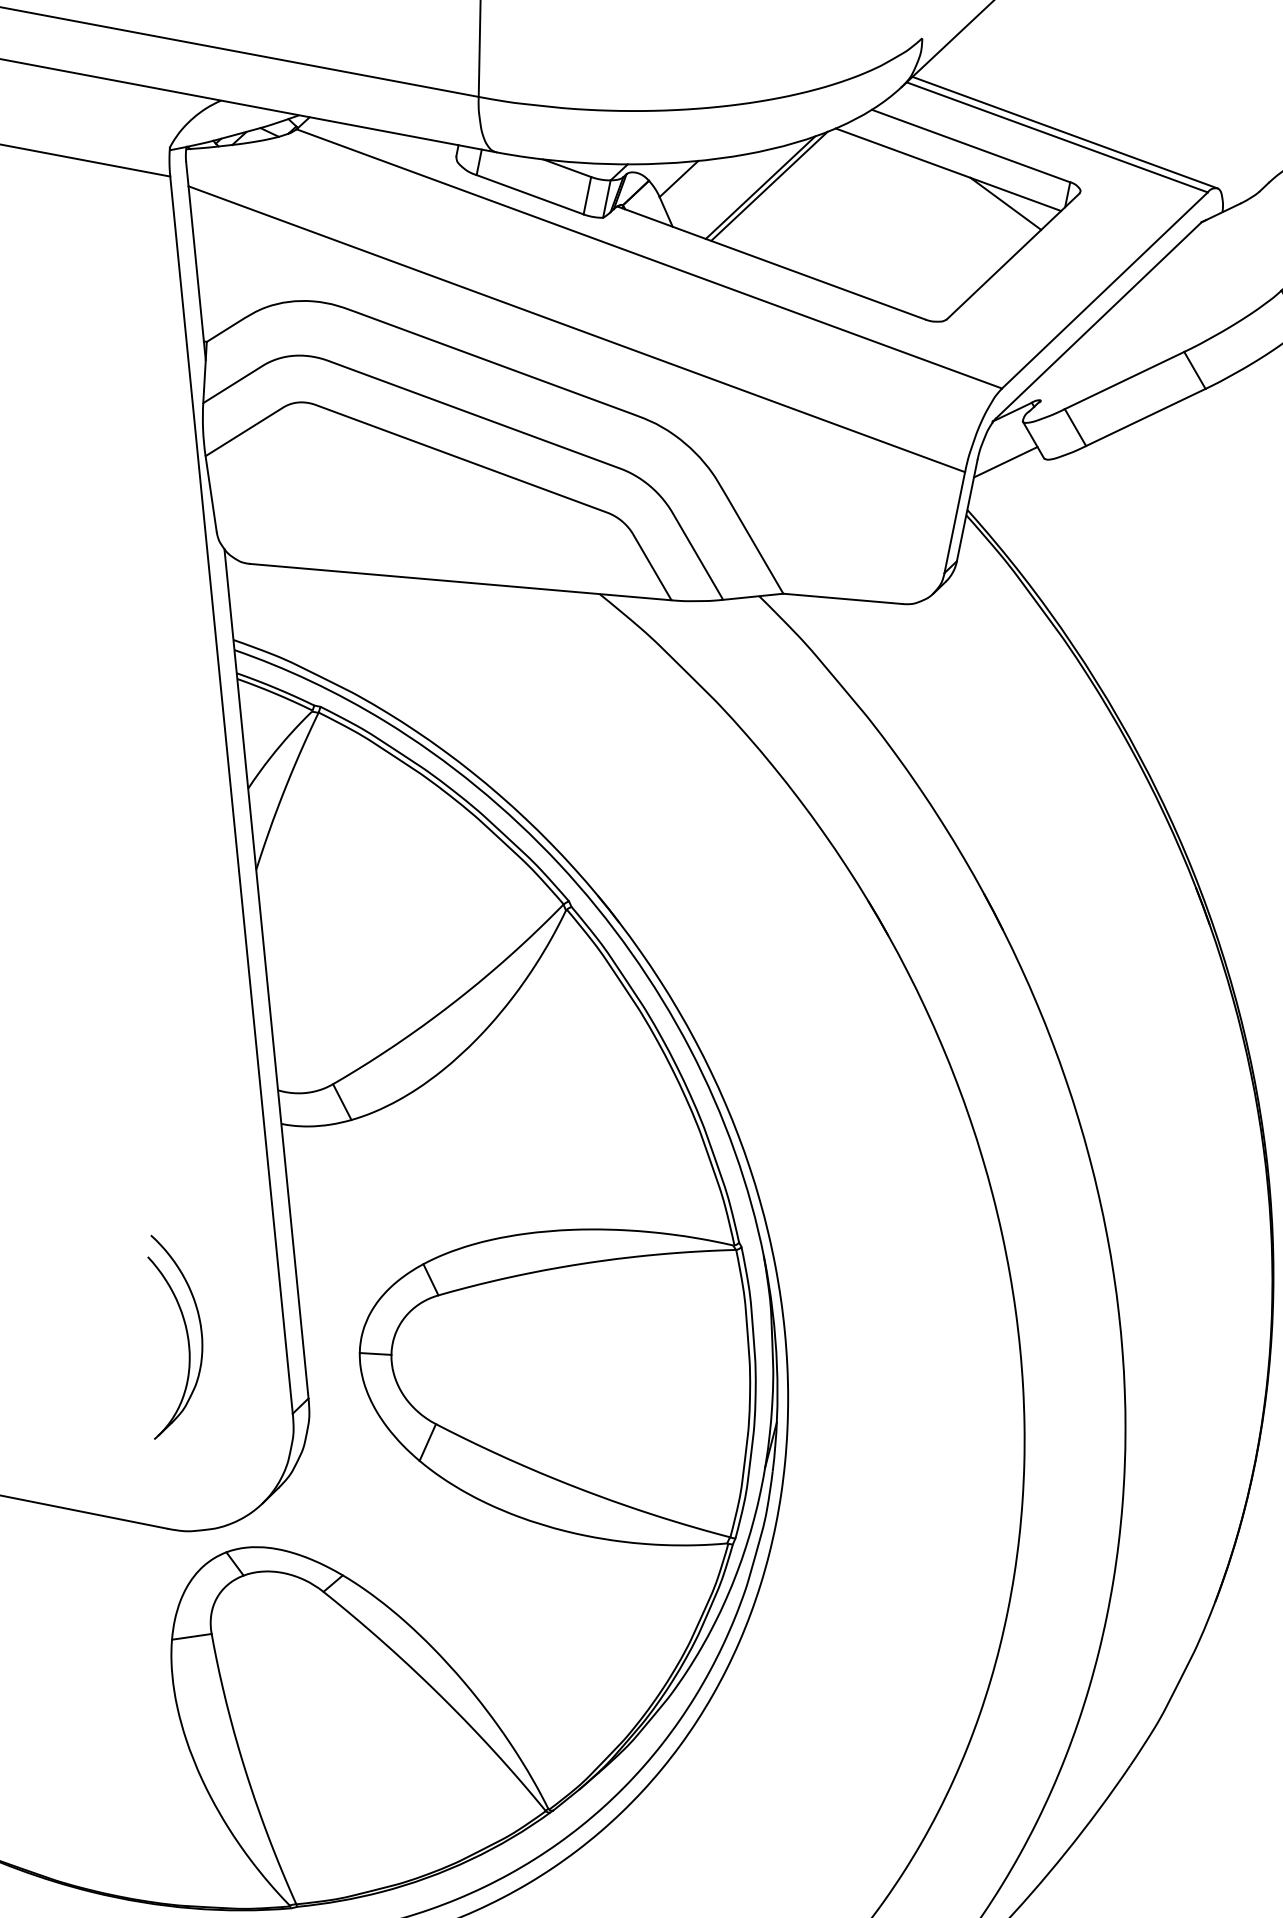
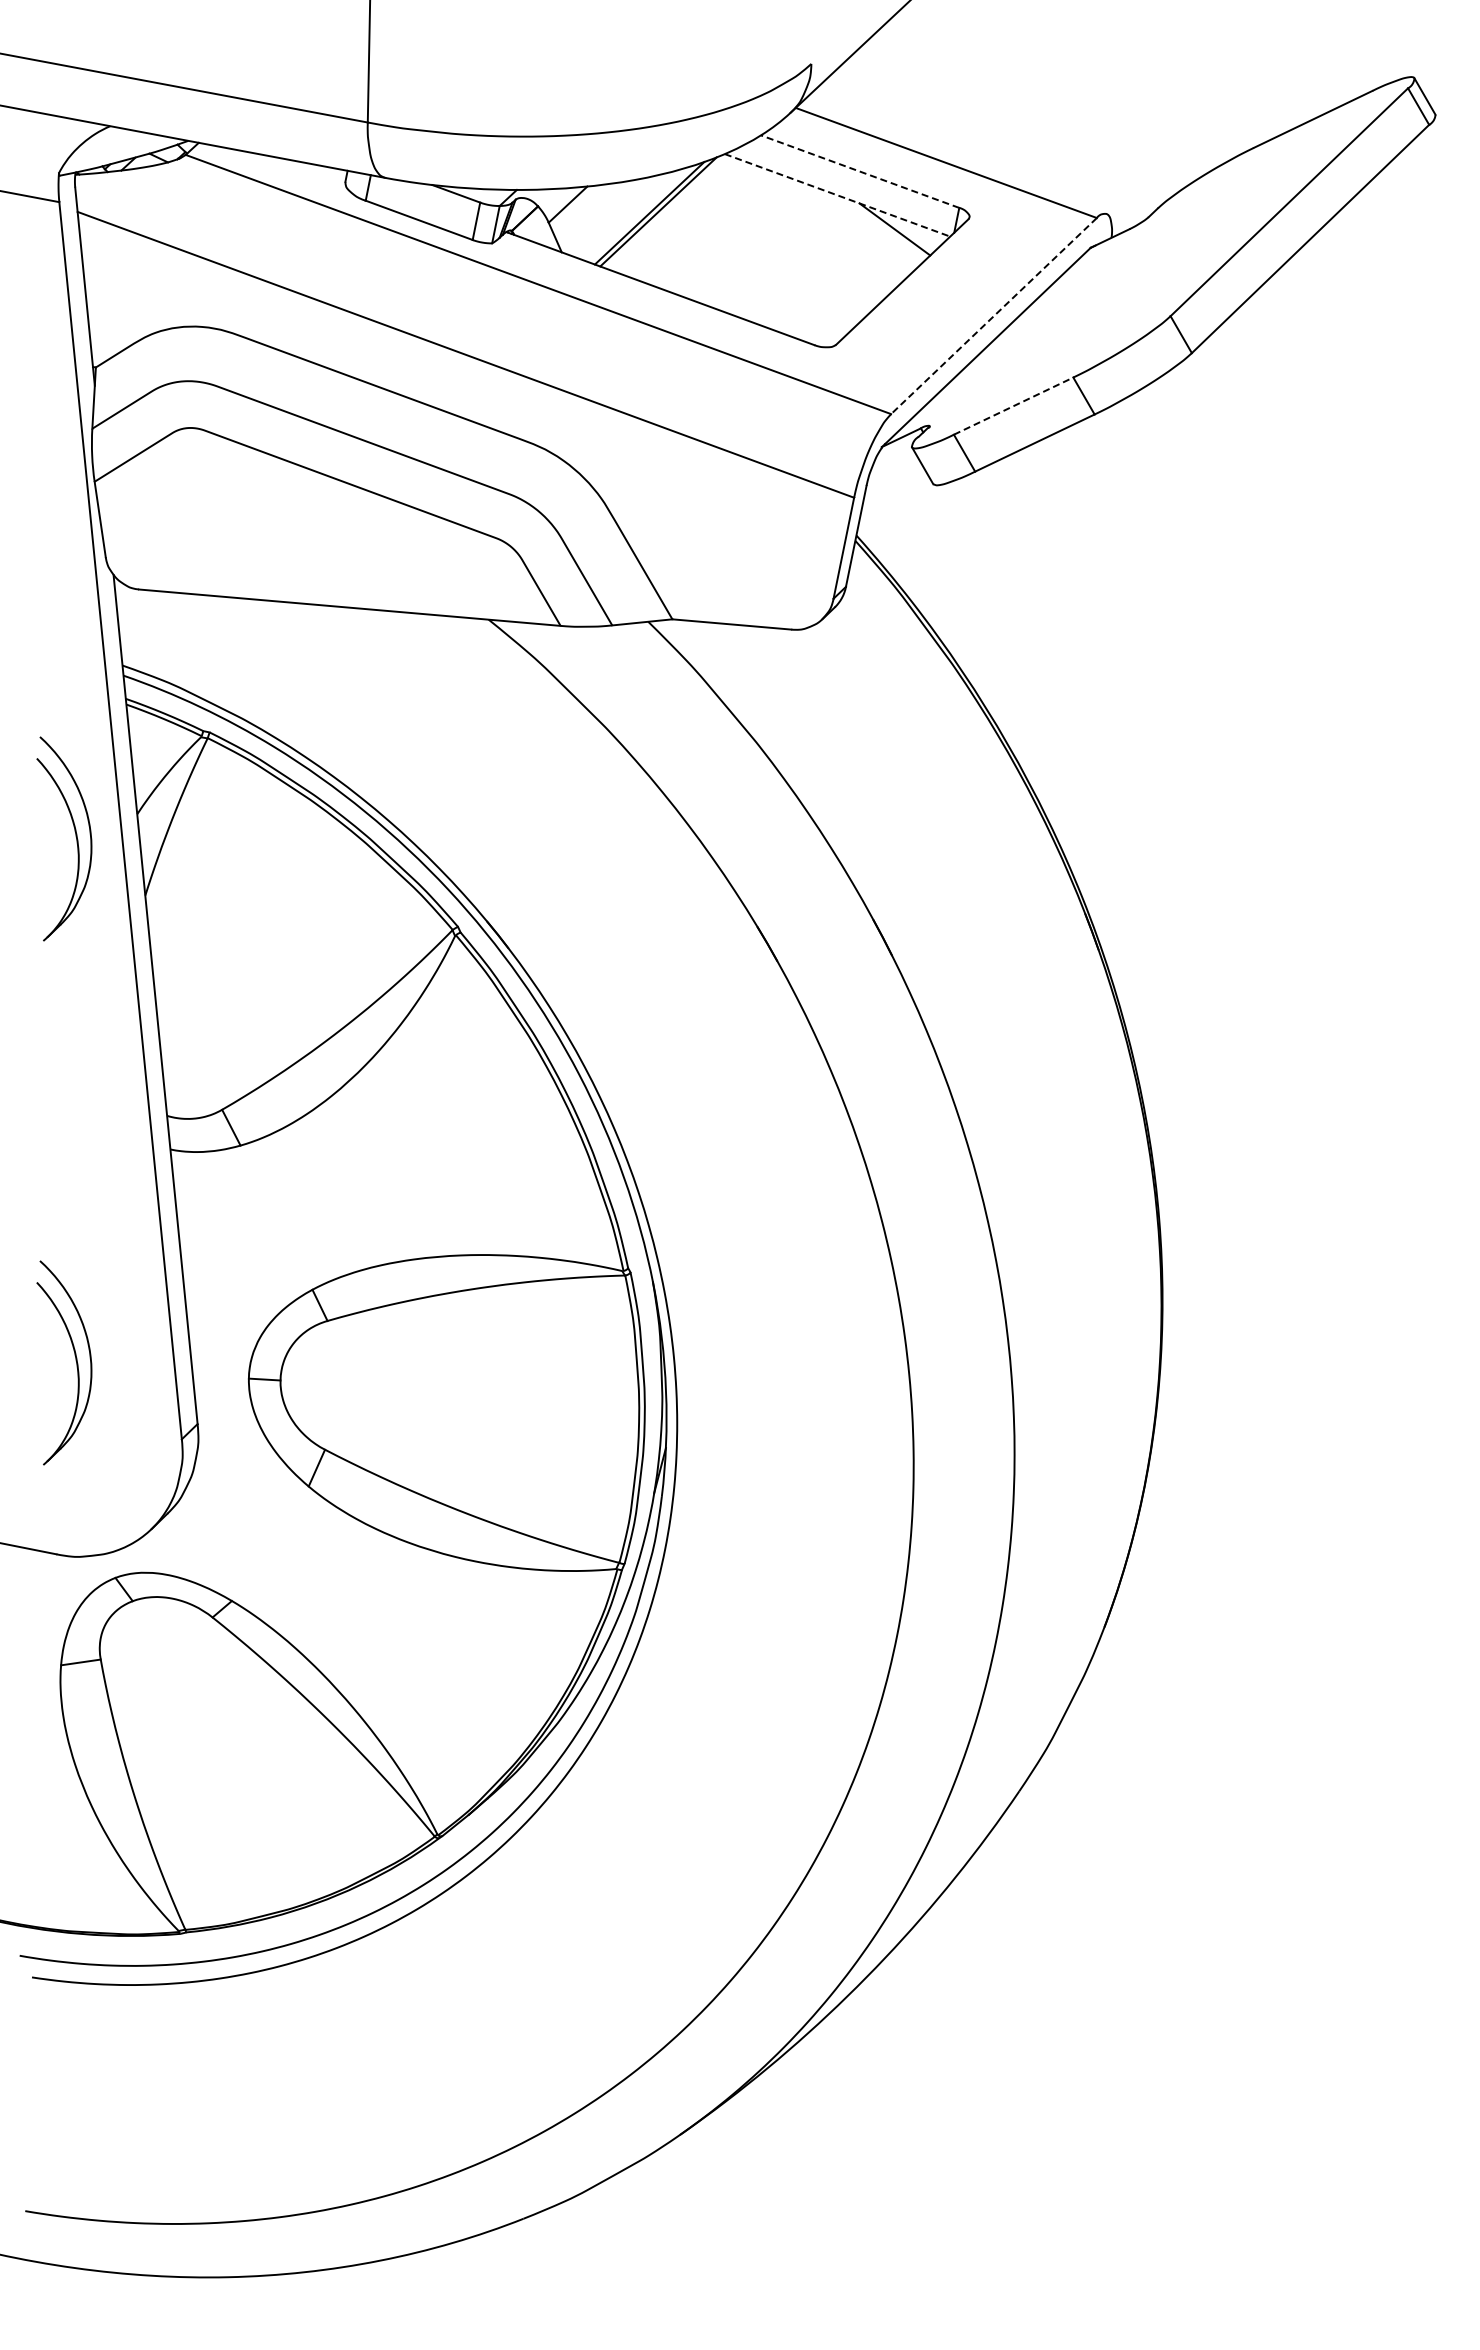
line: (1064, 131) -> (953, 157), removed
line: (971, 145) -> (860, 171), solid -> dashed
line: (949, 169) -> (838, 195), solid -> dashed
line: (1104, 290) -> (993, 316), solid -> dashed
line: (1125, 379) -> (1014, 405), solid -> dashed
line: (1005, 461) -> (894, 487), removed
part: (186, 810) -> (75, 836), added

